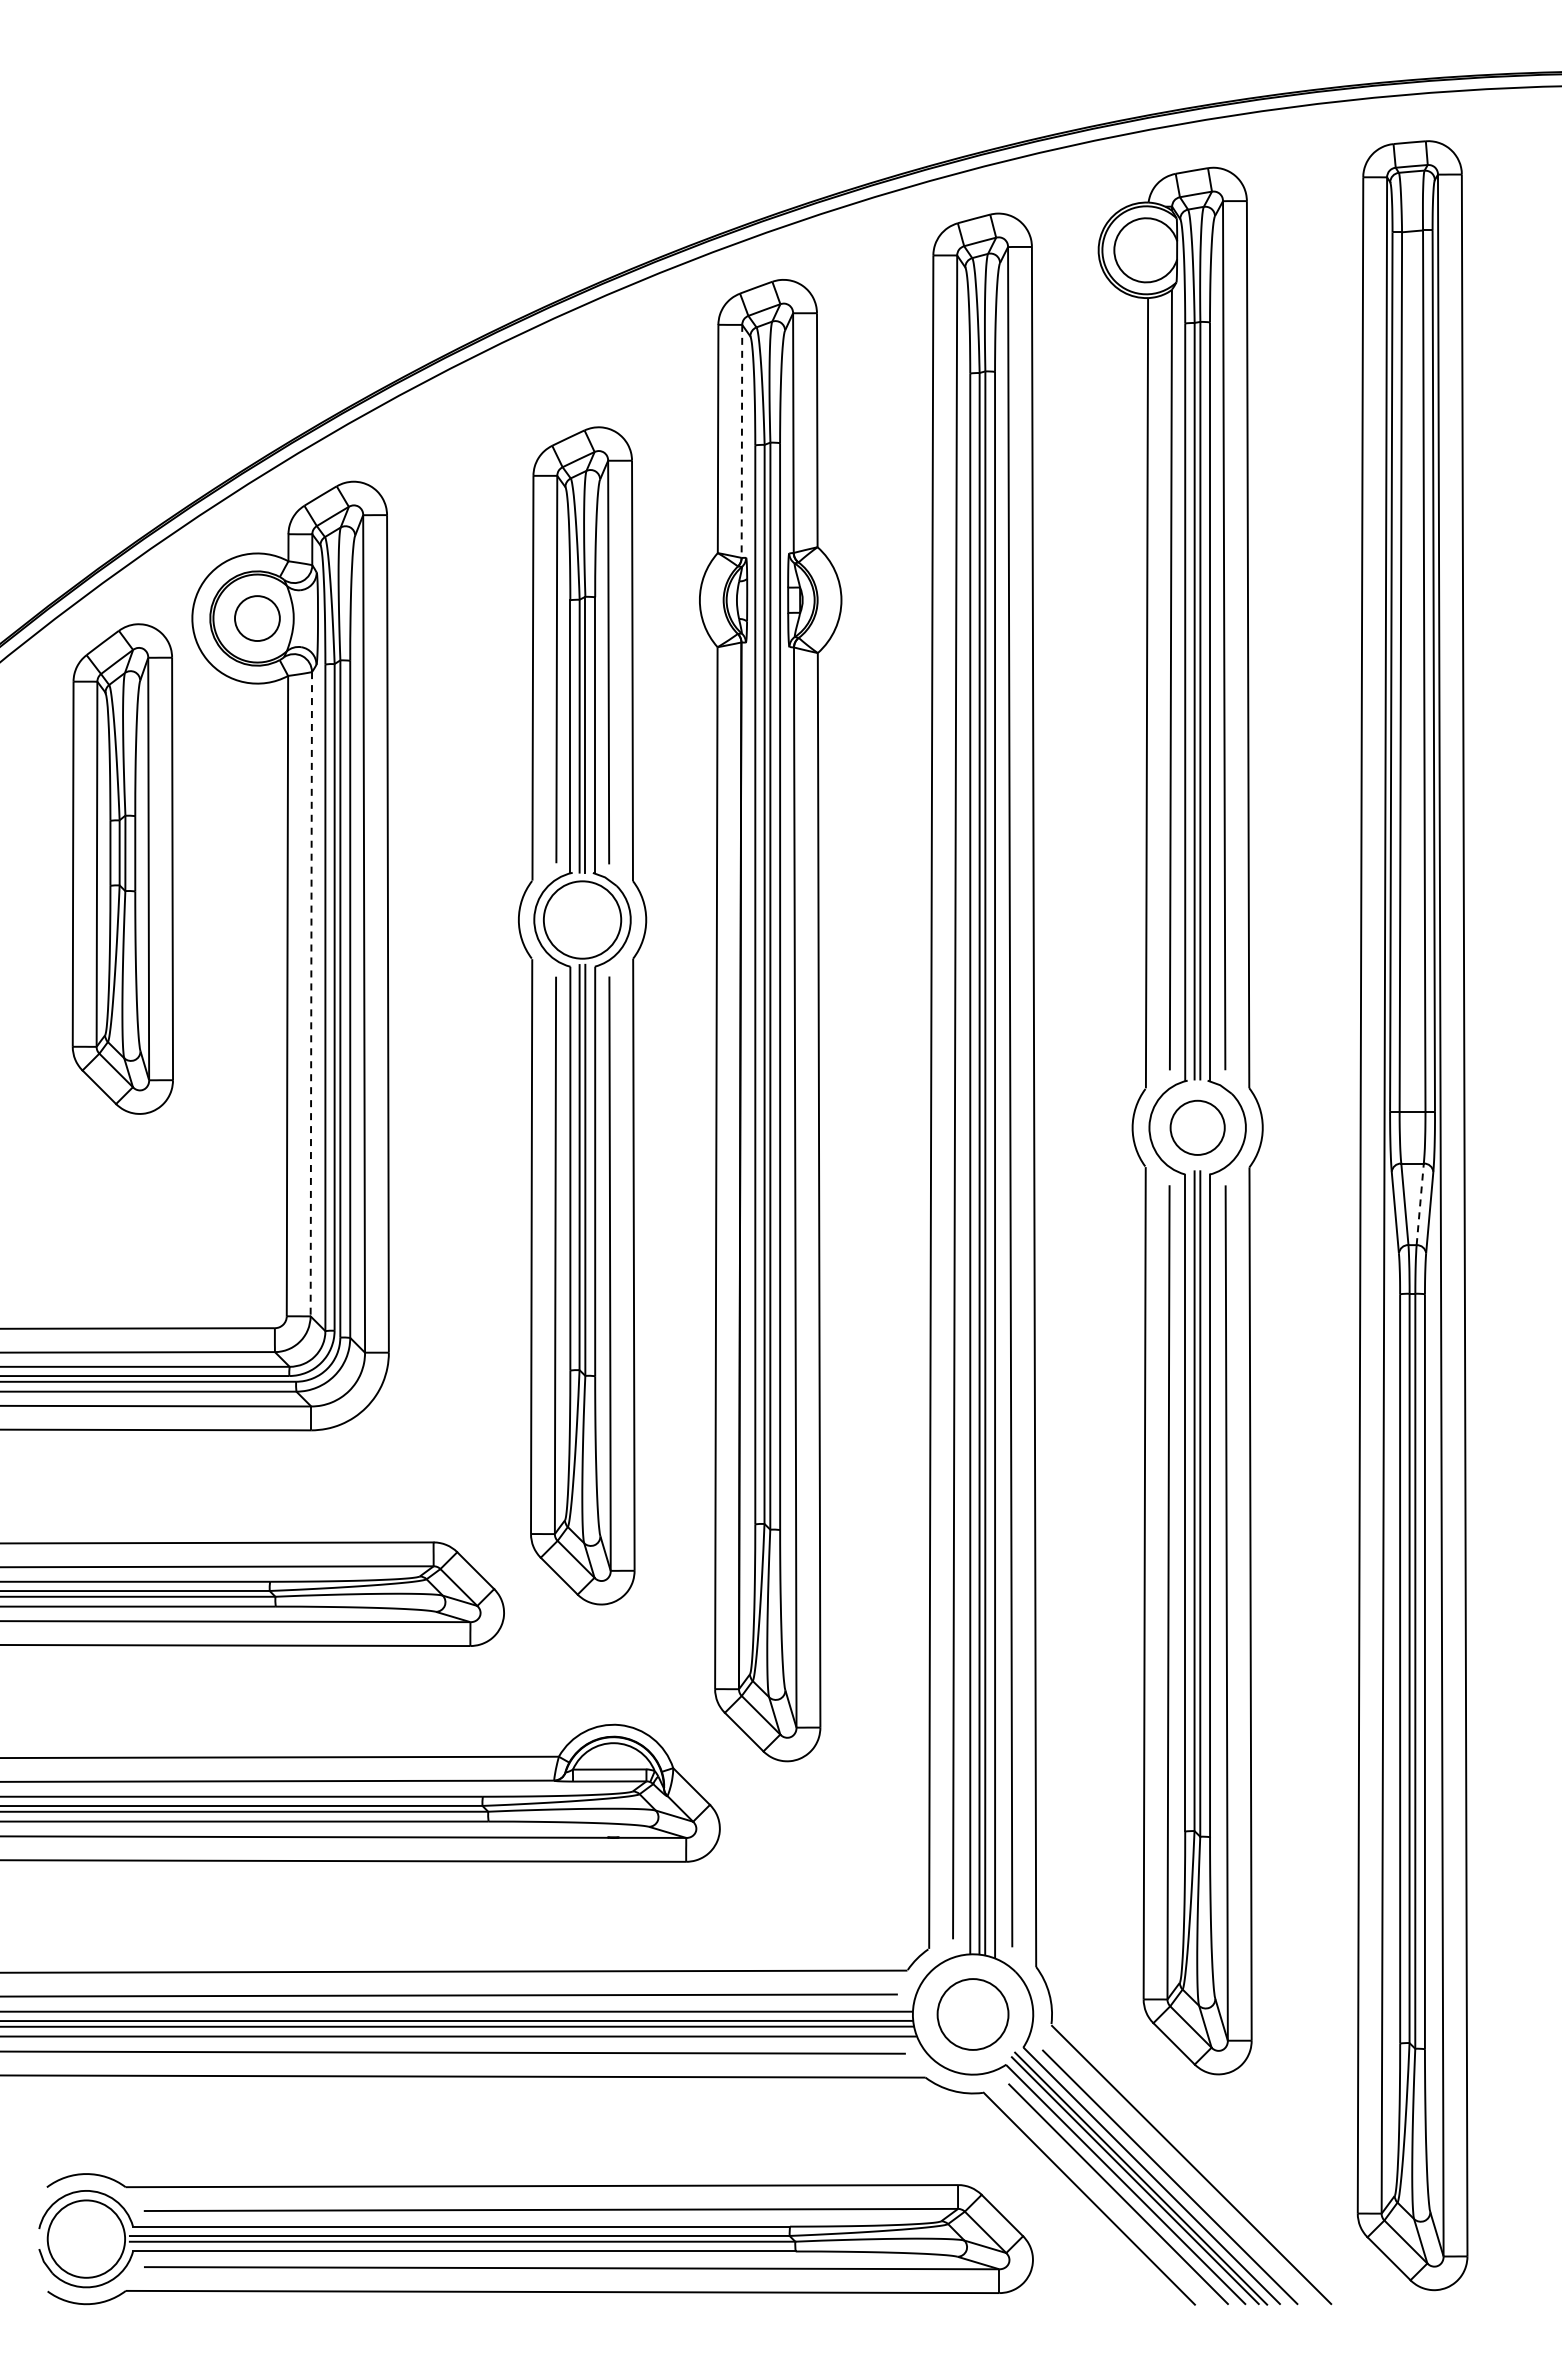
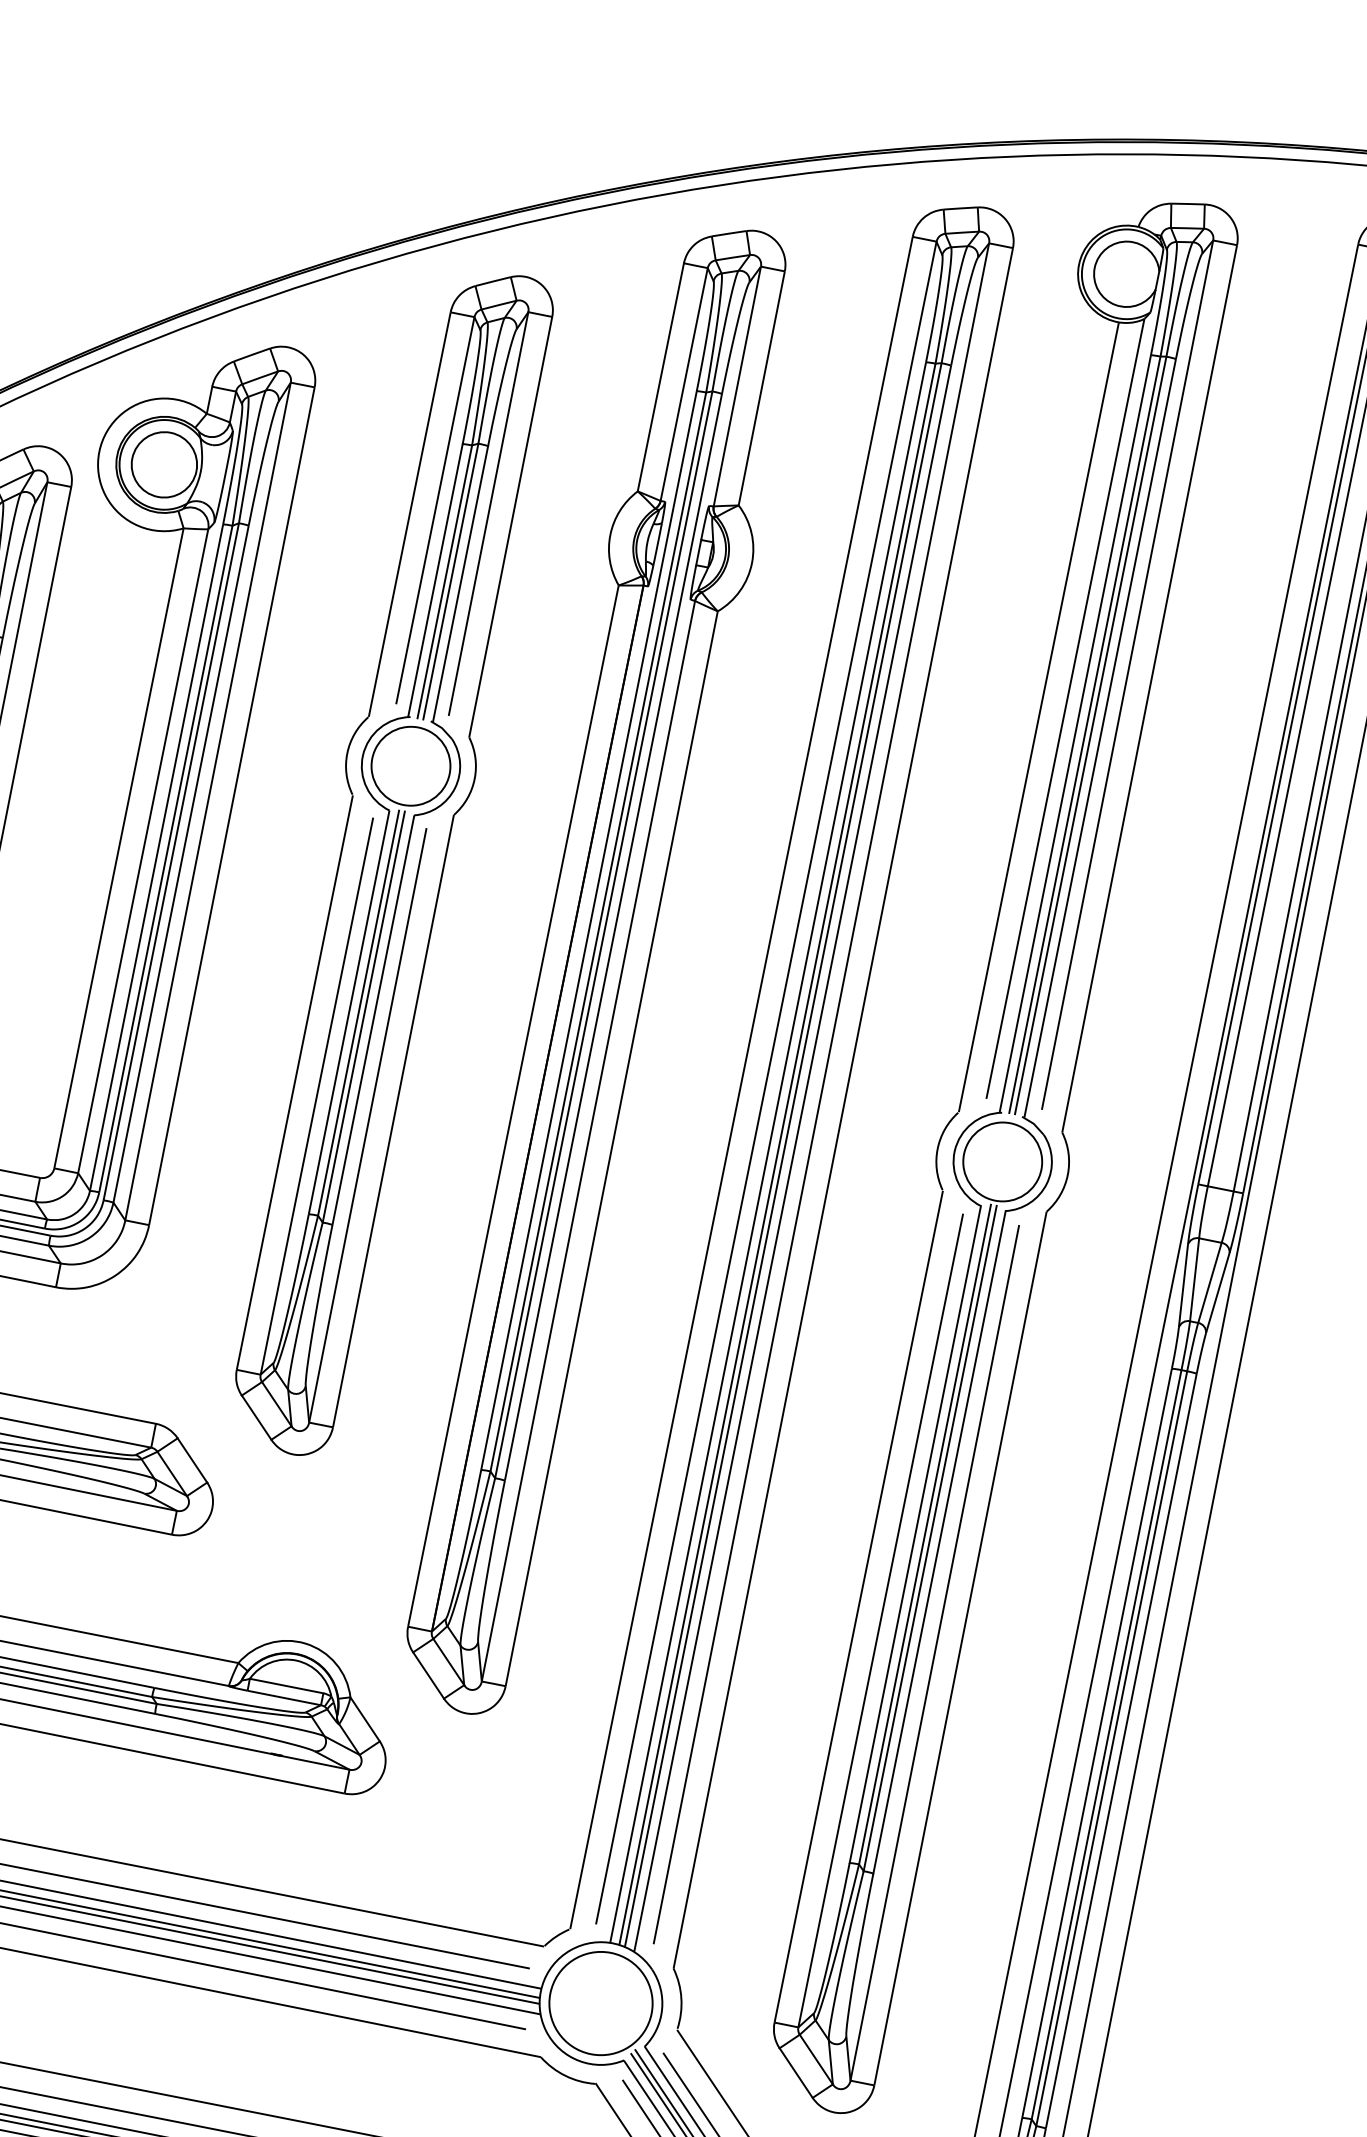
line: (741, 441) -> (683, 384), dashed -> solid
circle: (257, 618) -> (164, 464), size x1.43
line: (311, 993) -> (143, 850), dashed -> solid
part: (582, 1015) -> (391, 861), moved
circle: (1197, 1127) -> (1002, 1161), size x1.43
line: (1420, 1204) -> (1210, 1283), dashed -> solid
circle: (972, 2014) -> (600, 2003), size x1.43

